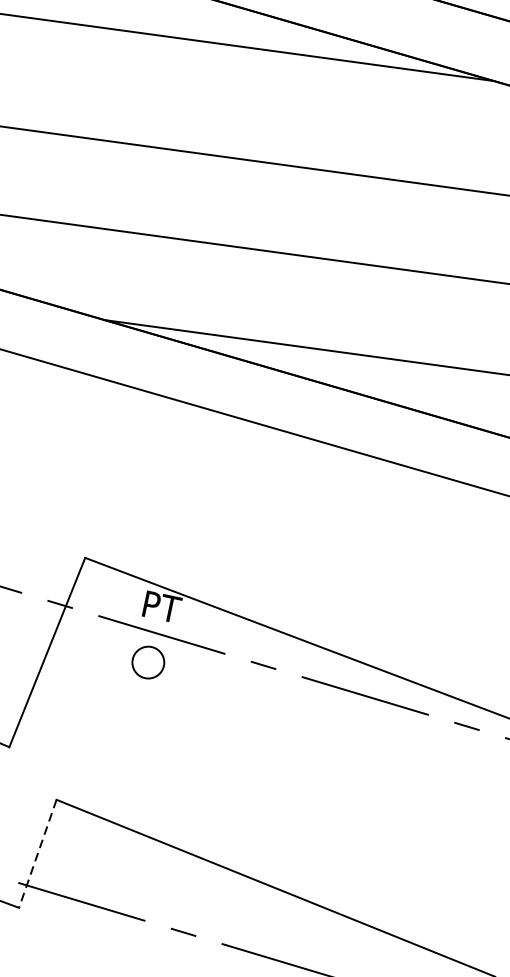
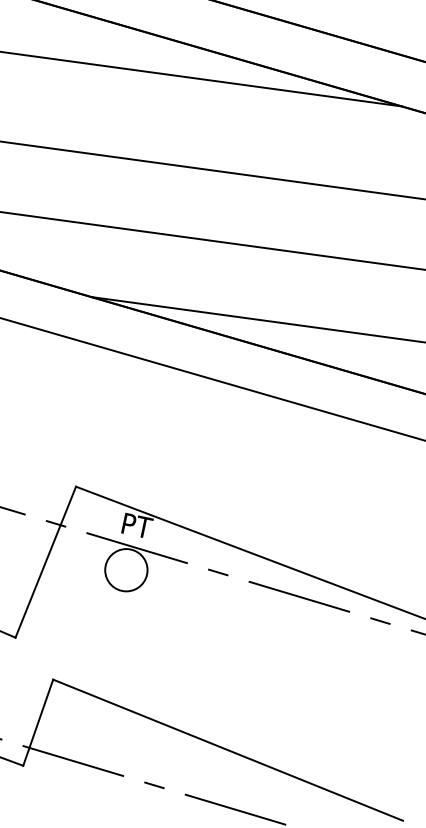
circle: (148, 662) -> (126, 570), size x1.67
line: (38, 853) -> (38, 722), dashed -> solid

